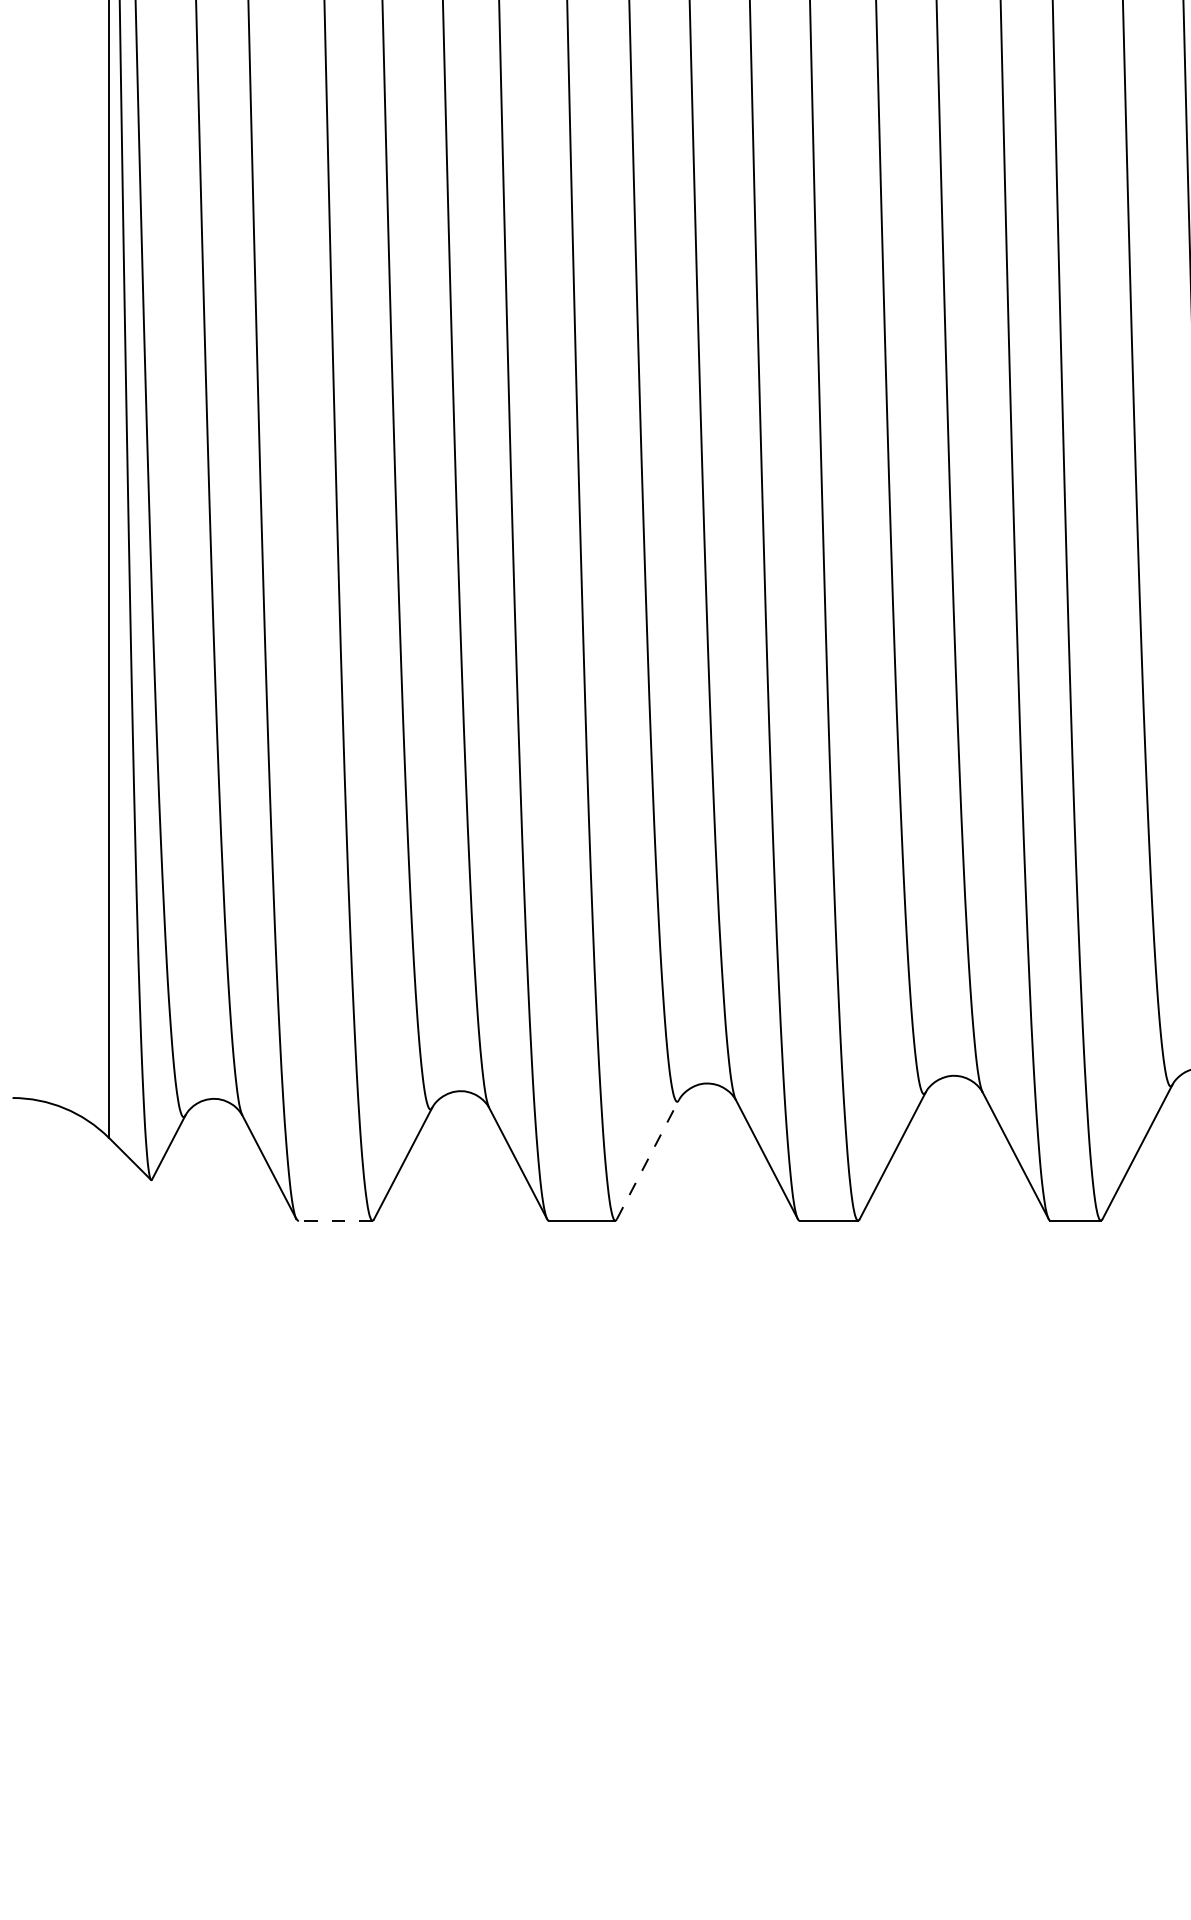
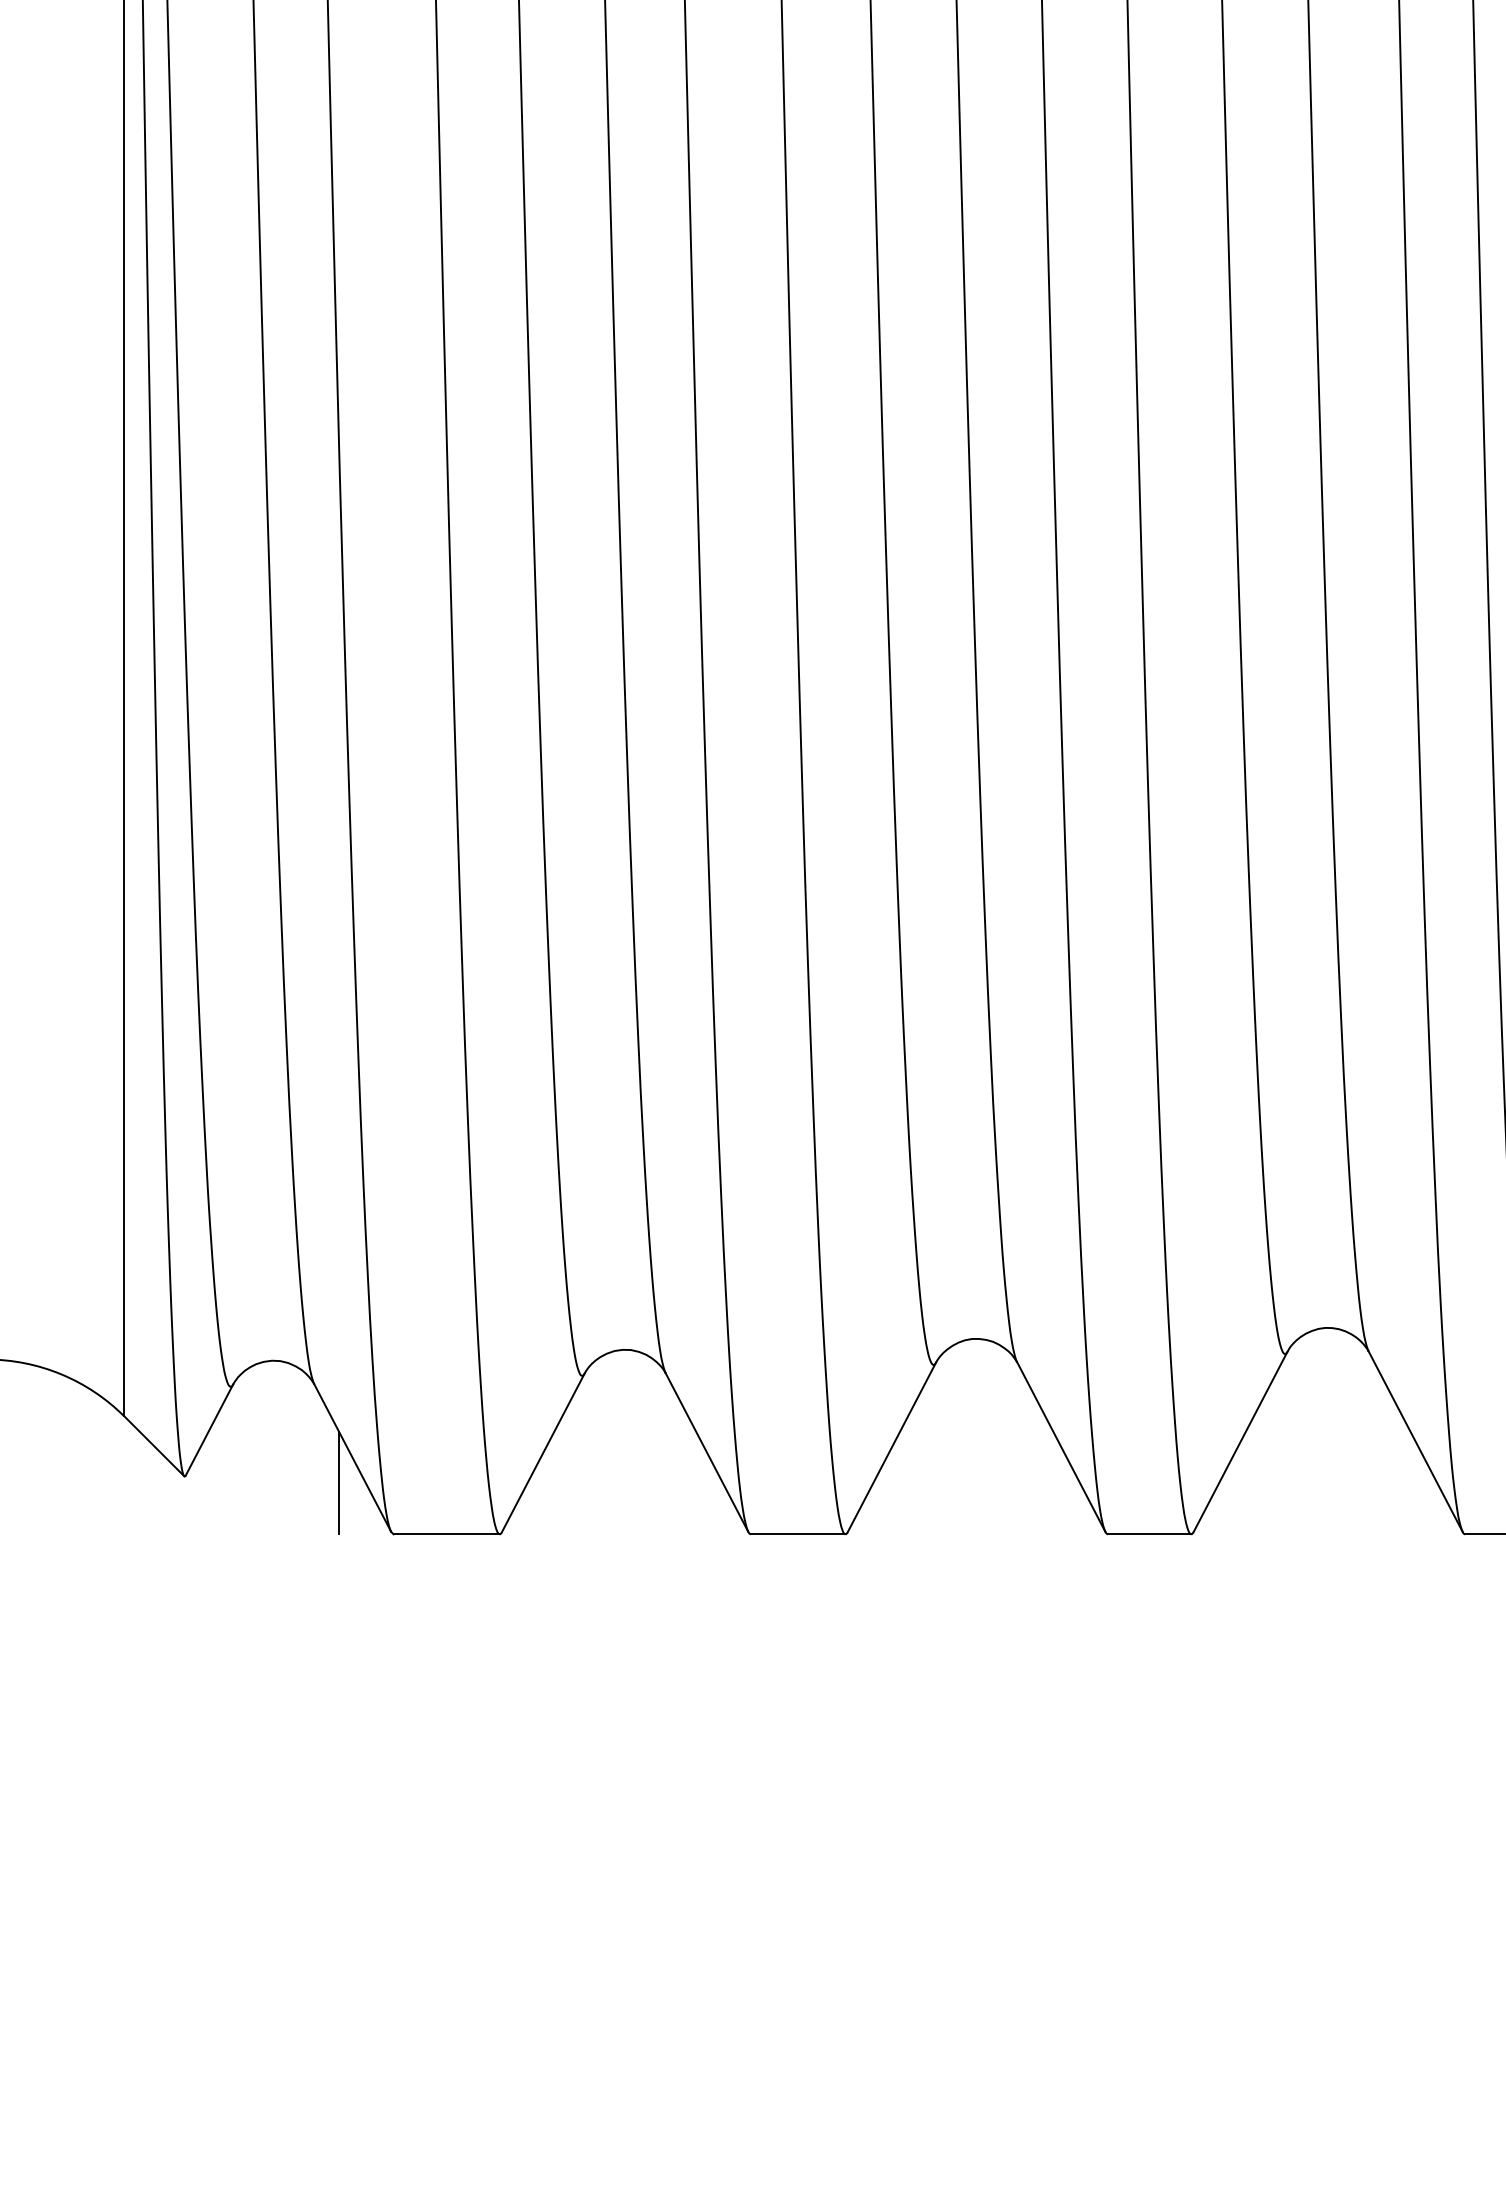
line: (648, 1159) -> (892, 1447), dashed -> solid
line: (260, 1184) -> (340, 1482), added
line: (334, 1220) -> (445, 1534), dashed -> solid

